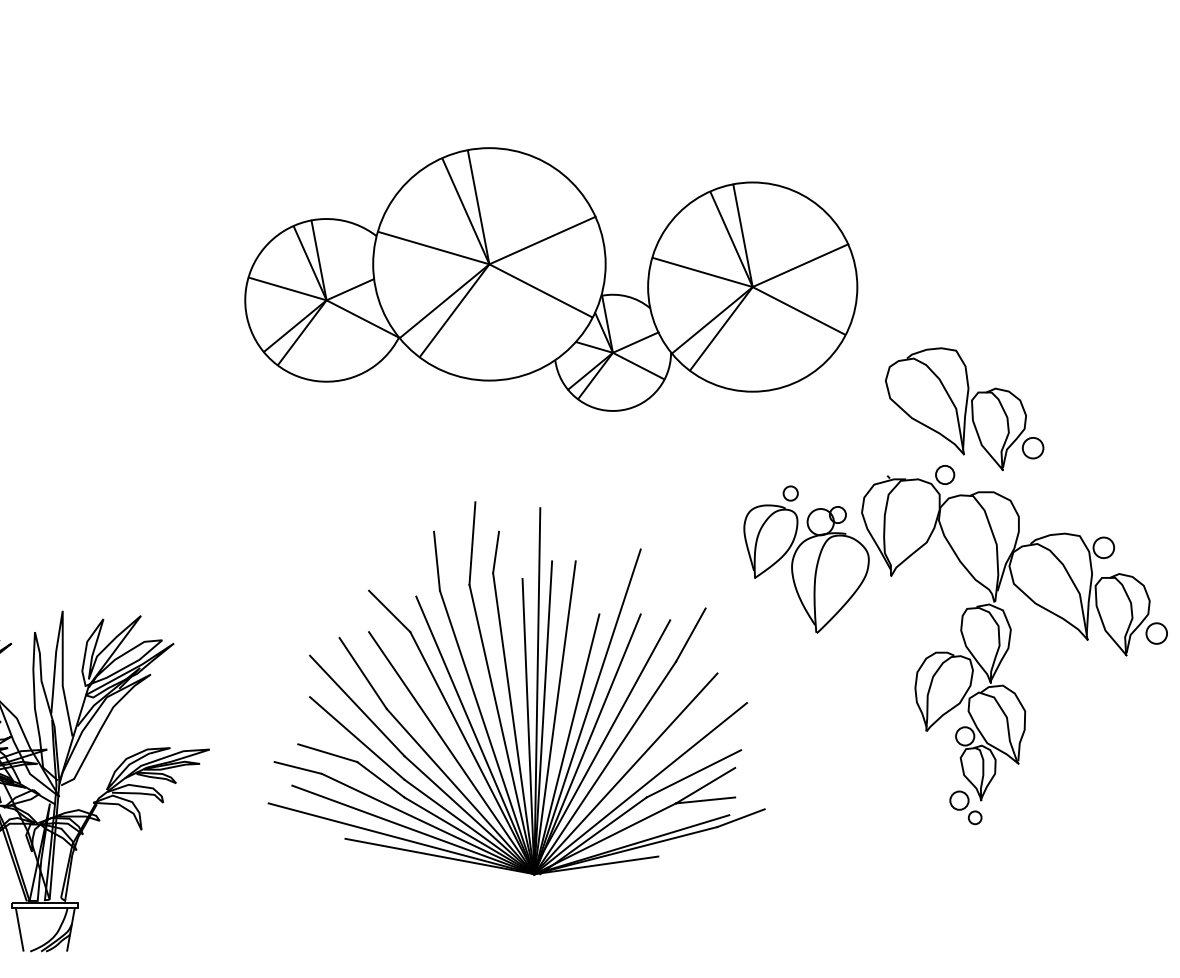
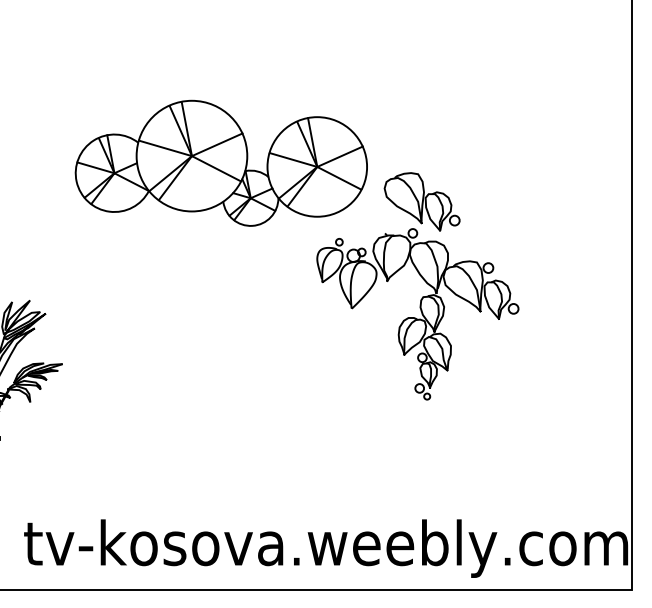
part: (549, 277) -> (220, 162), moved
part: (515, 687) -> (208, 334), removed

